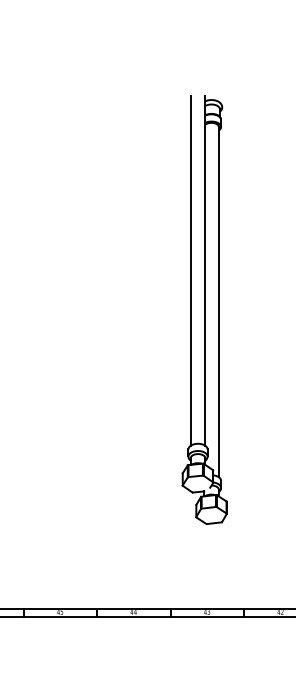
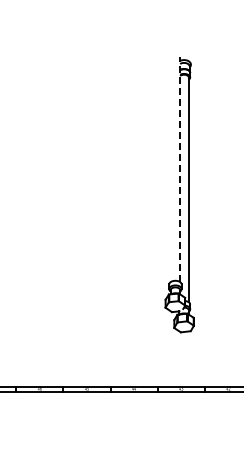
line: (190, 270) -> (170, 169), removed
line: (205, 270) -> (180, 169), solid -> dashed

